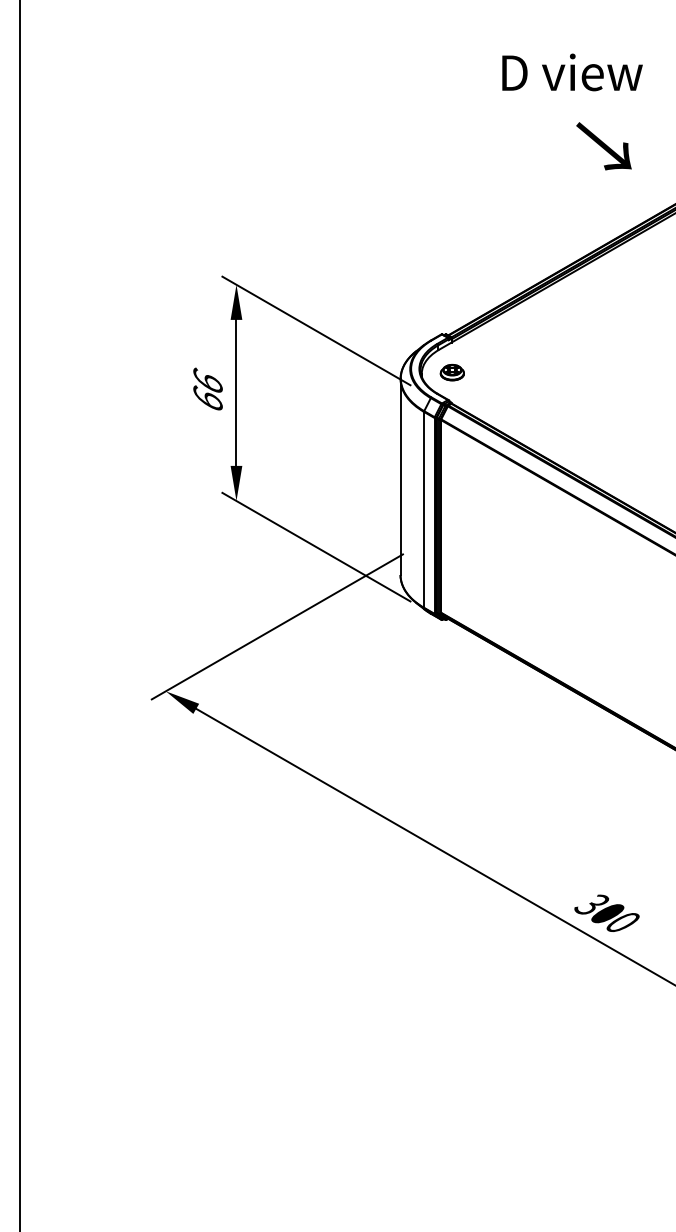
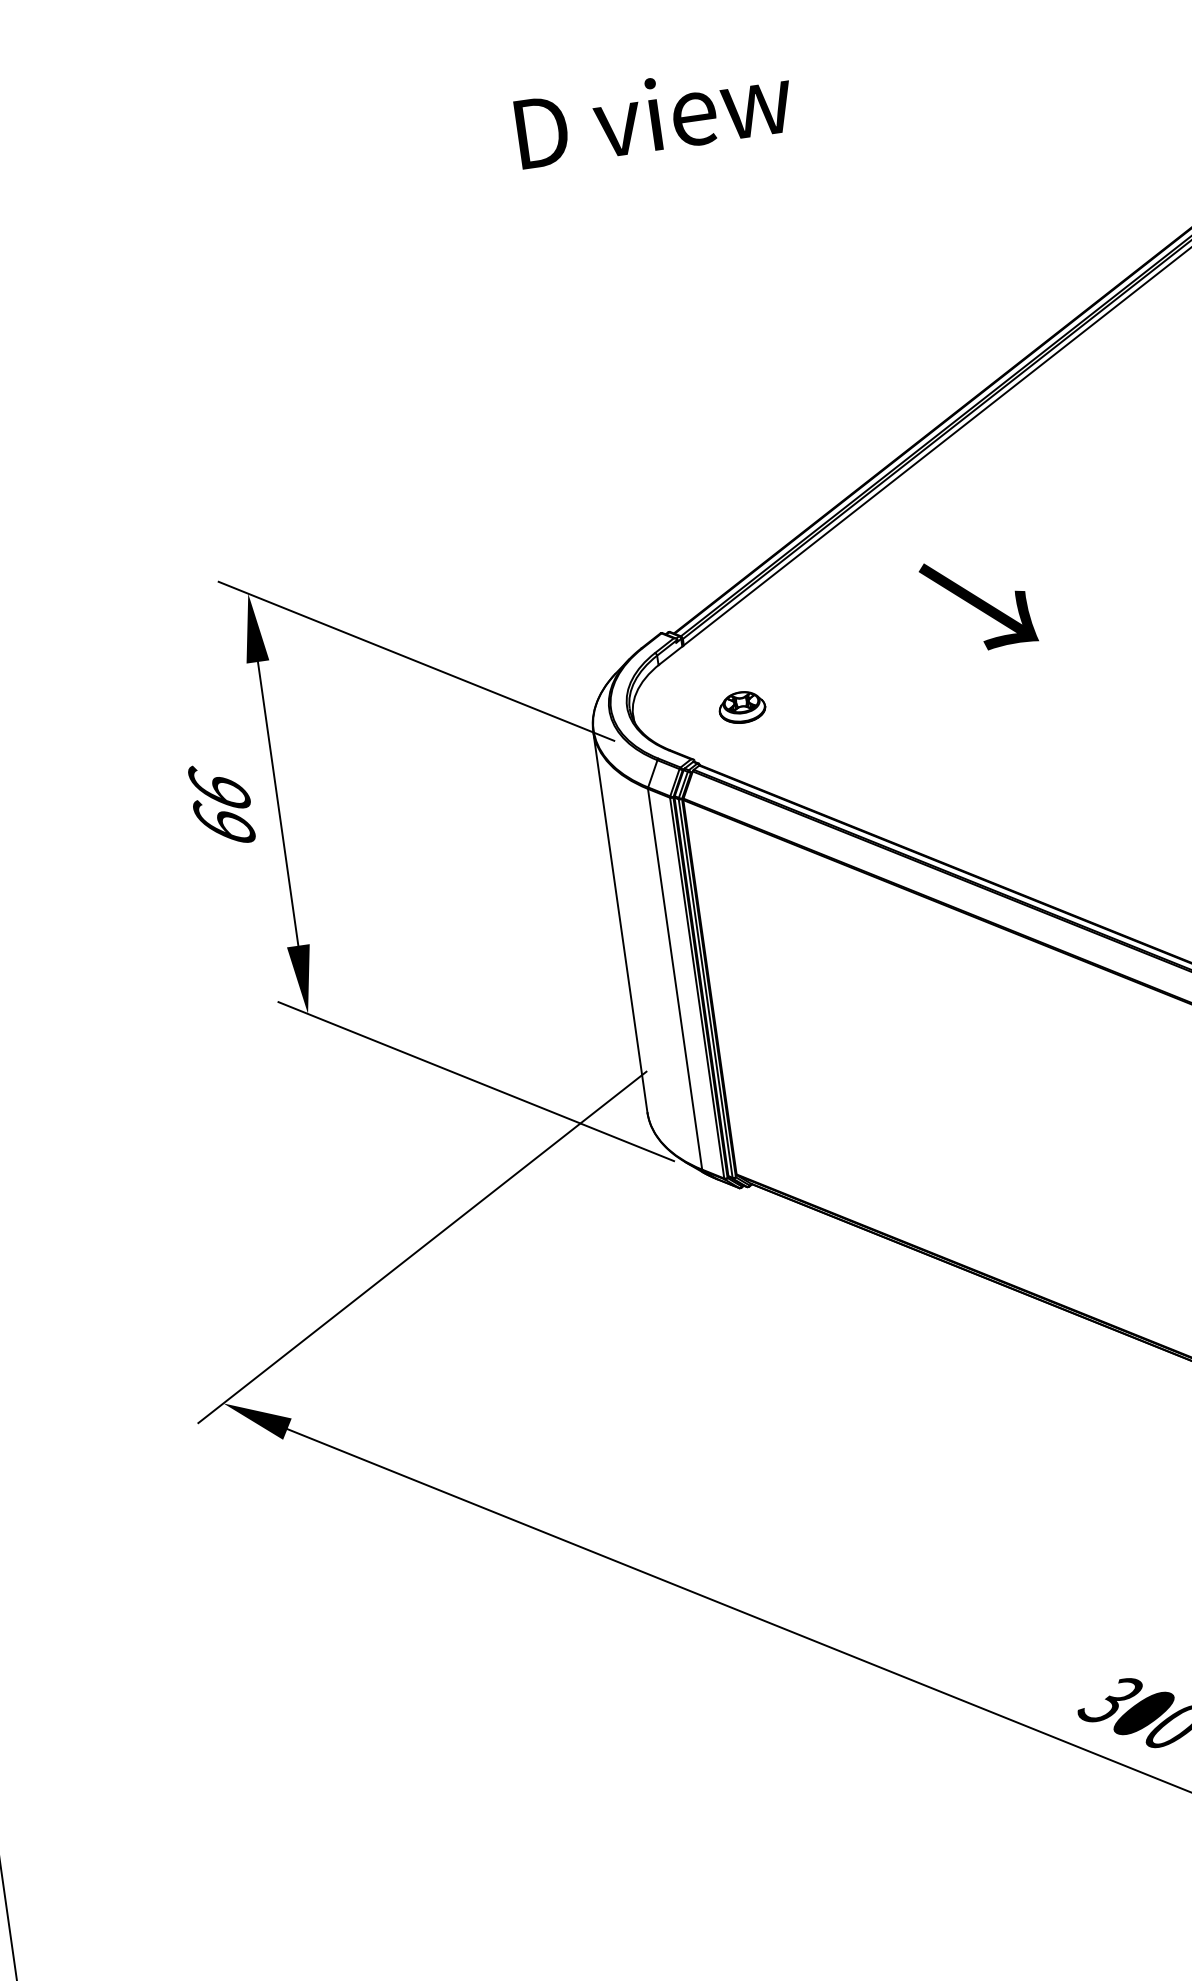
text: (572, 72) -> (654, 114), moved
text: (603, 146) -> (977, 604), moved
part: (451, 372) -> (740, 707), moved

